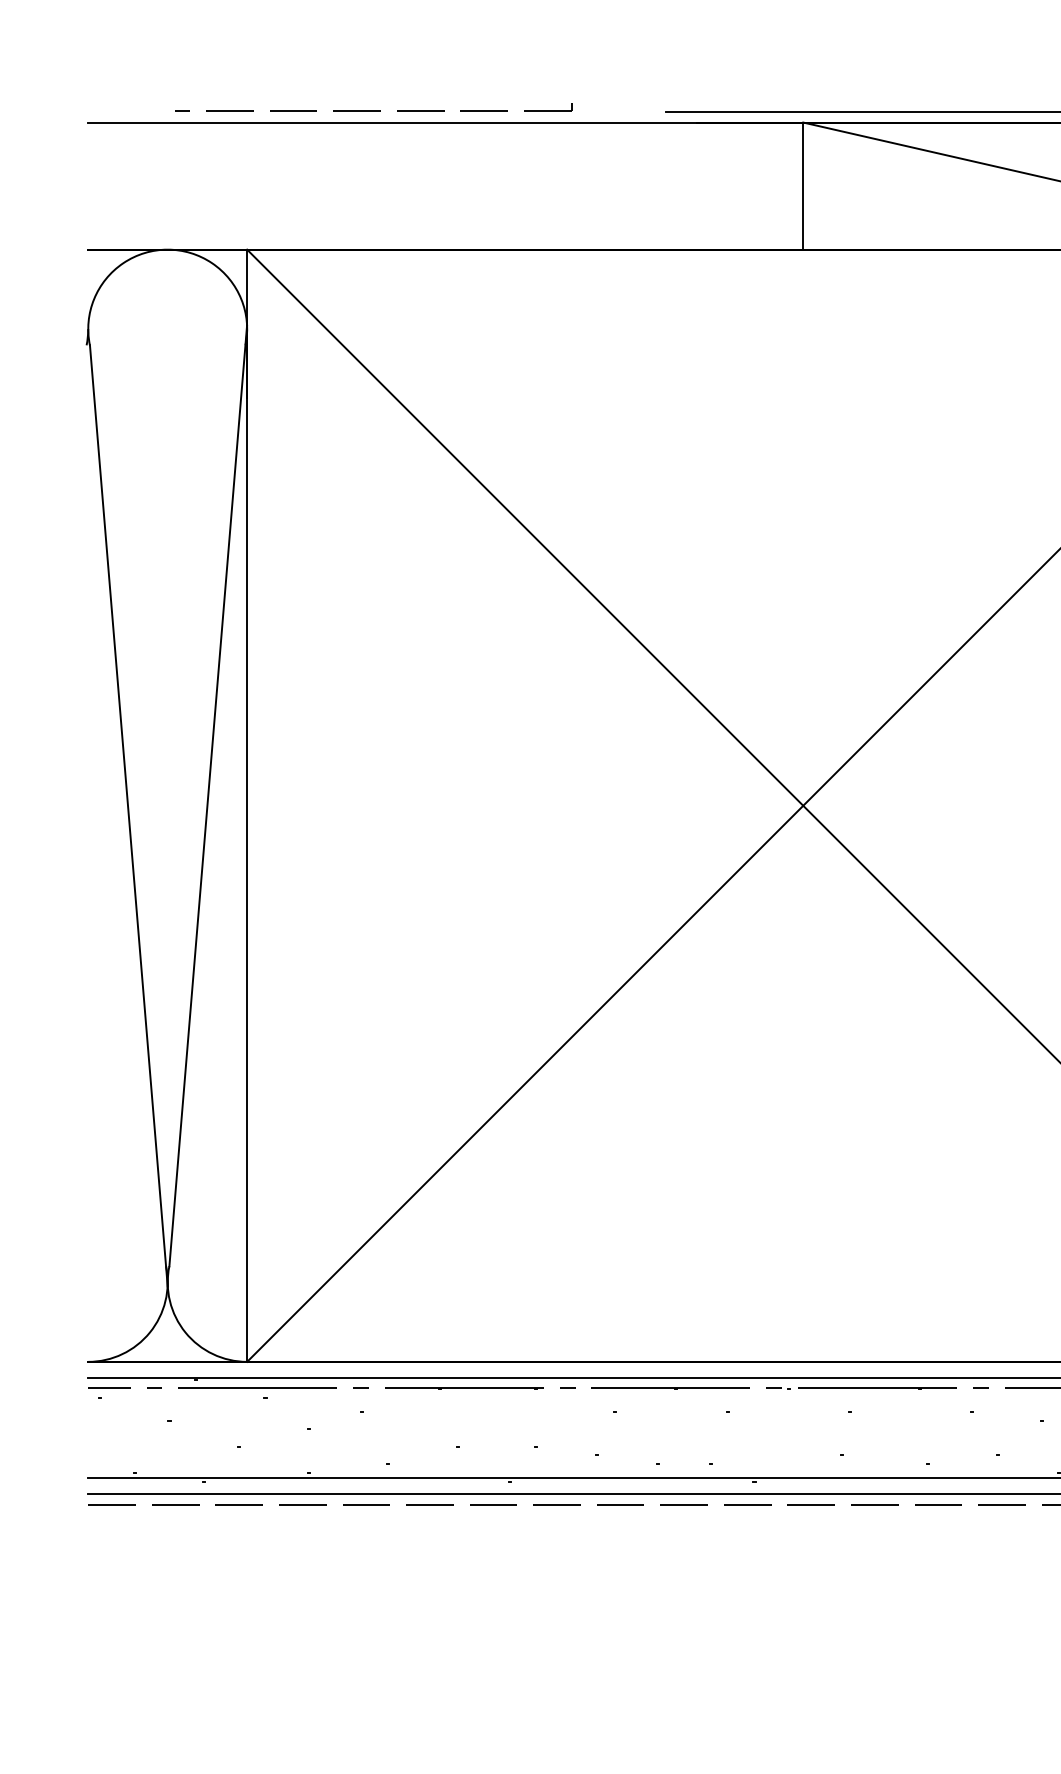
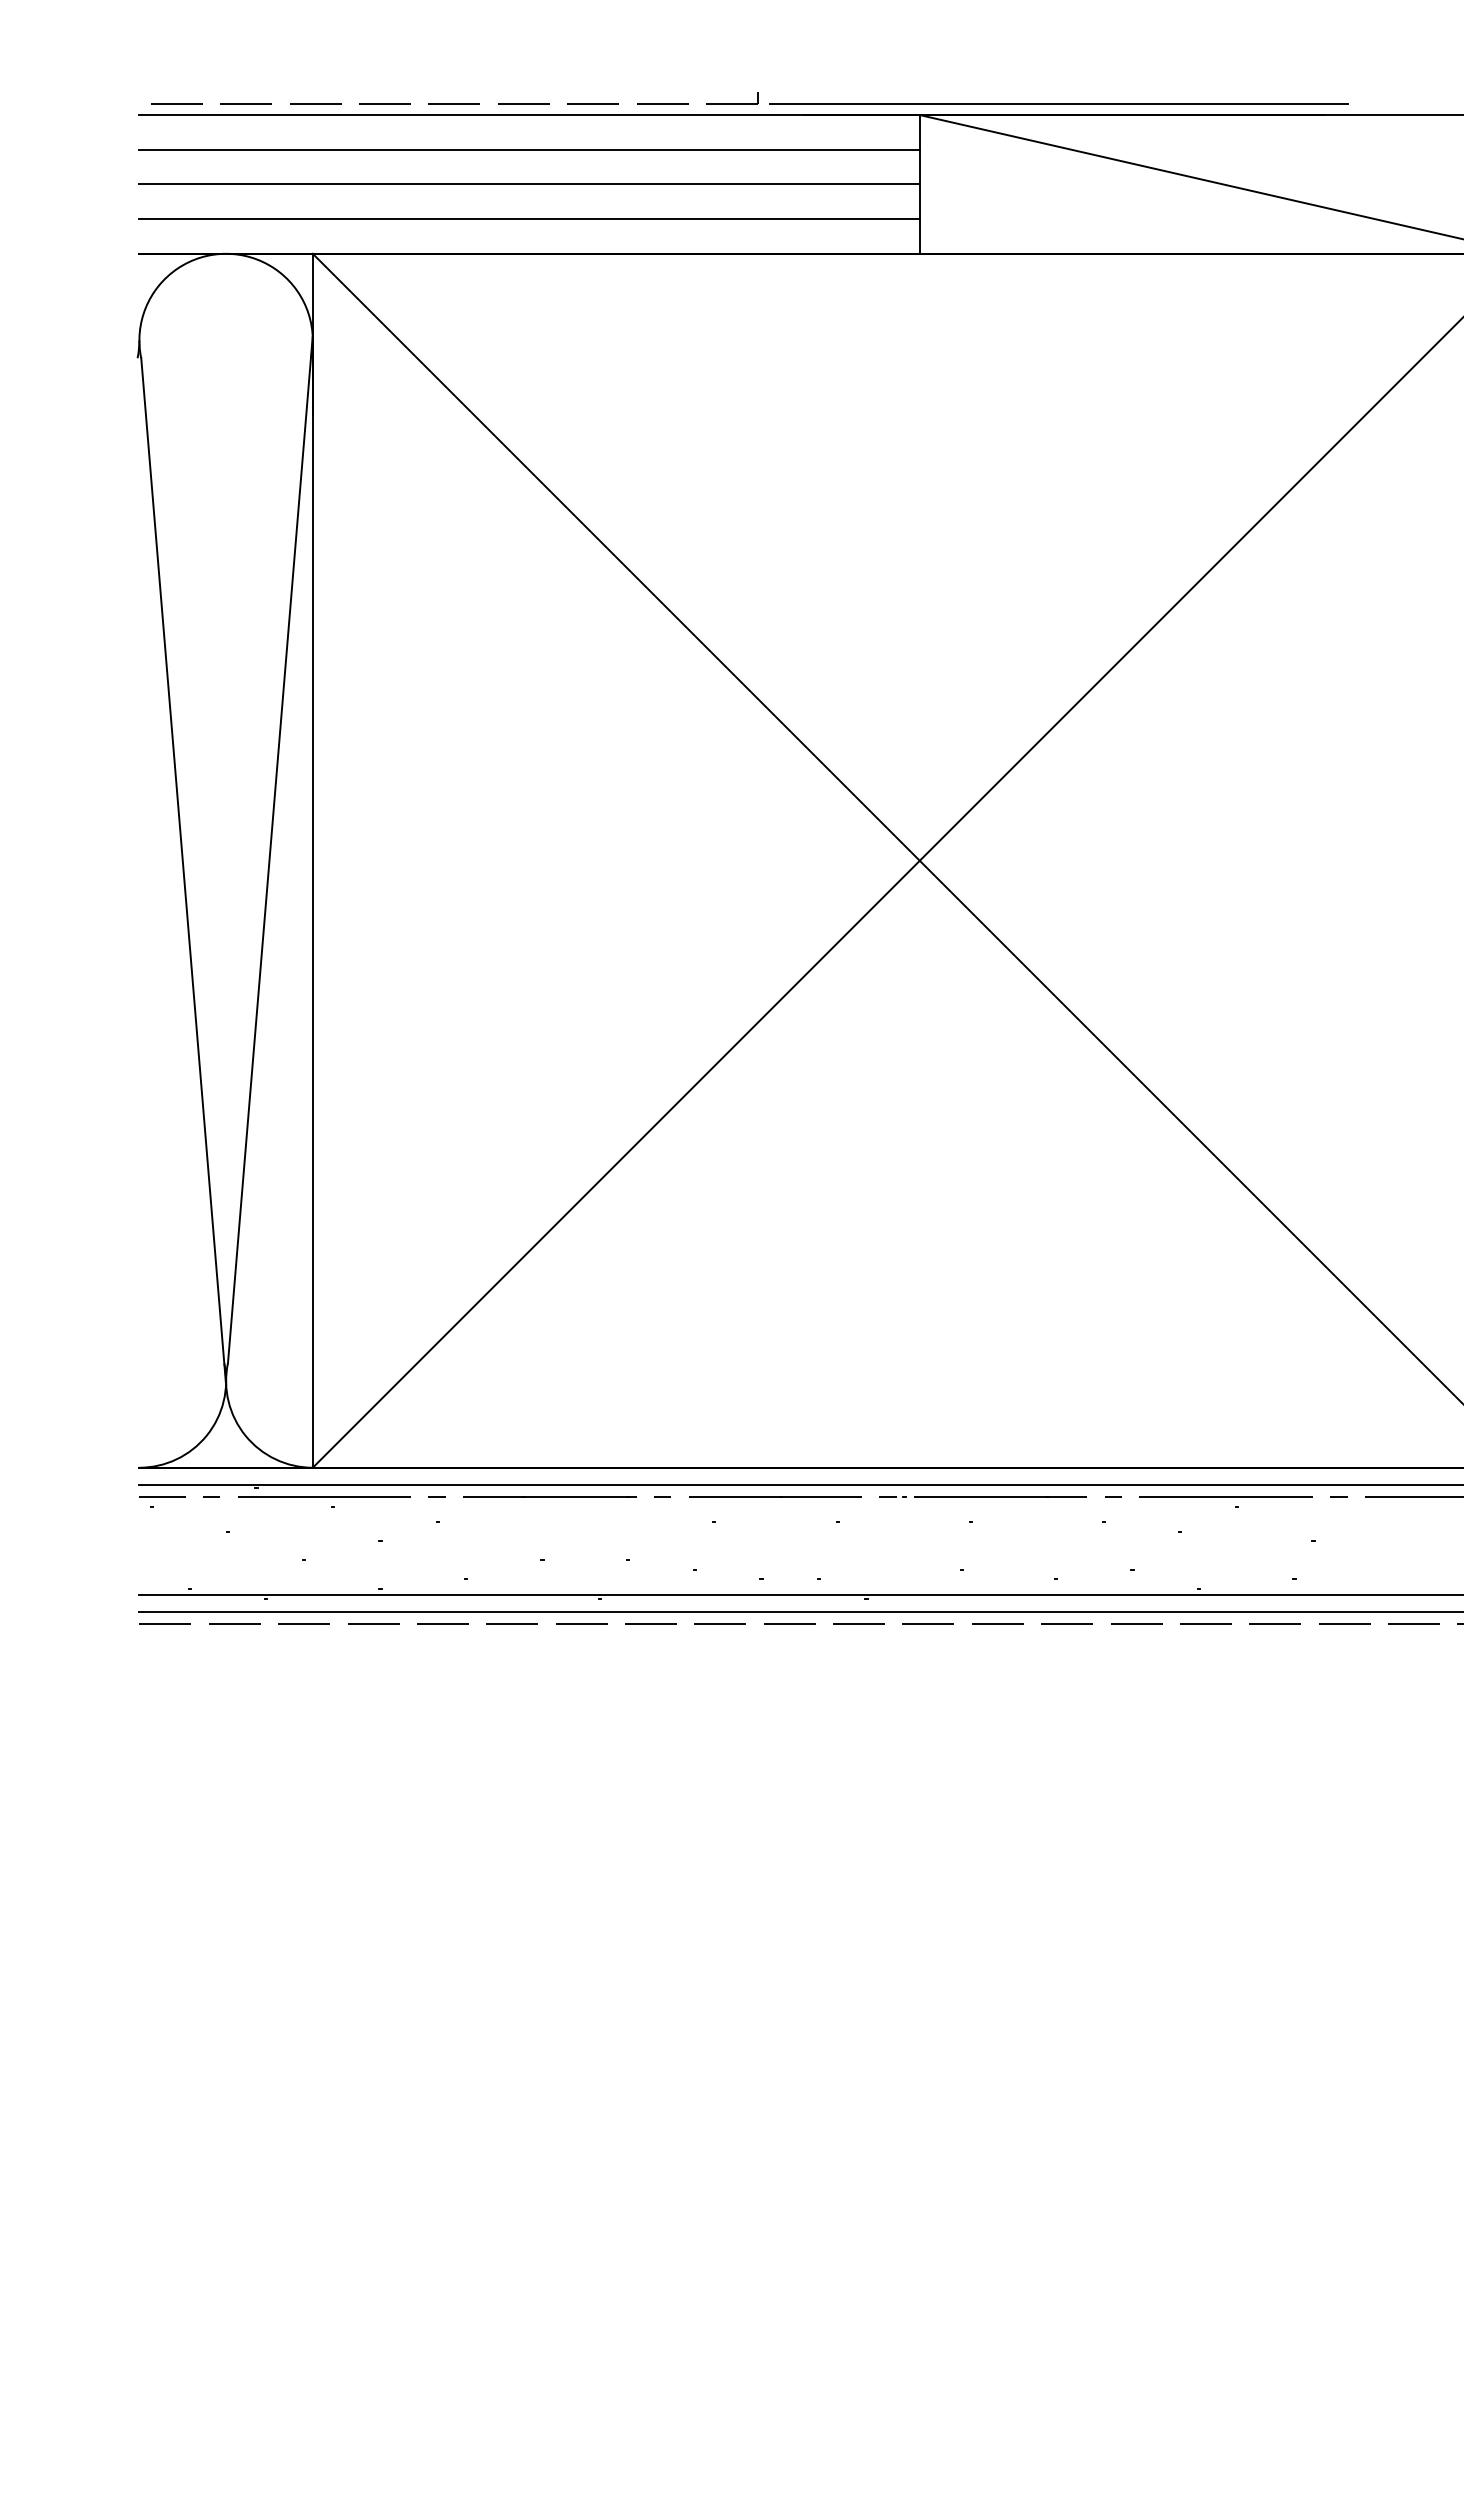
part: (376, 107) -> (454, 98), size x1.43
line: (445, 154) -> (529, 149), added
line: (445, 186) -> (529, 184), added
line: (445, 218) -> (529, 219), added

